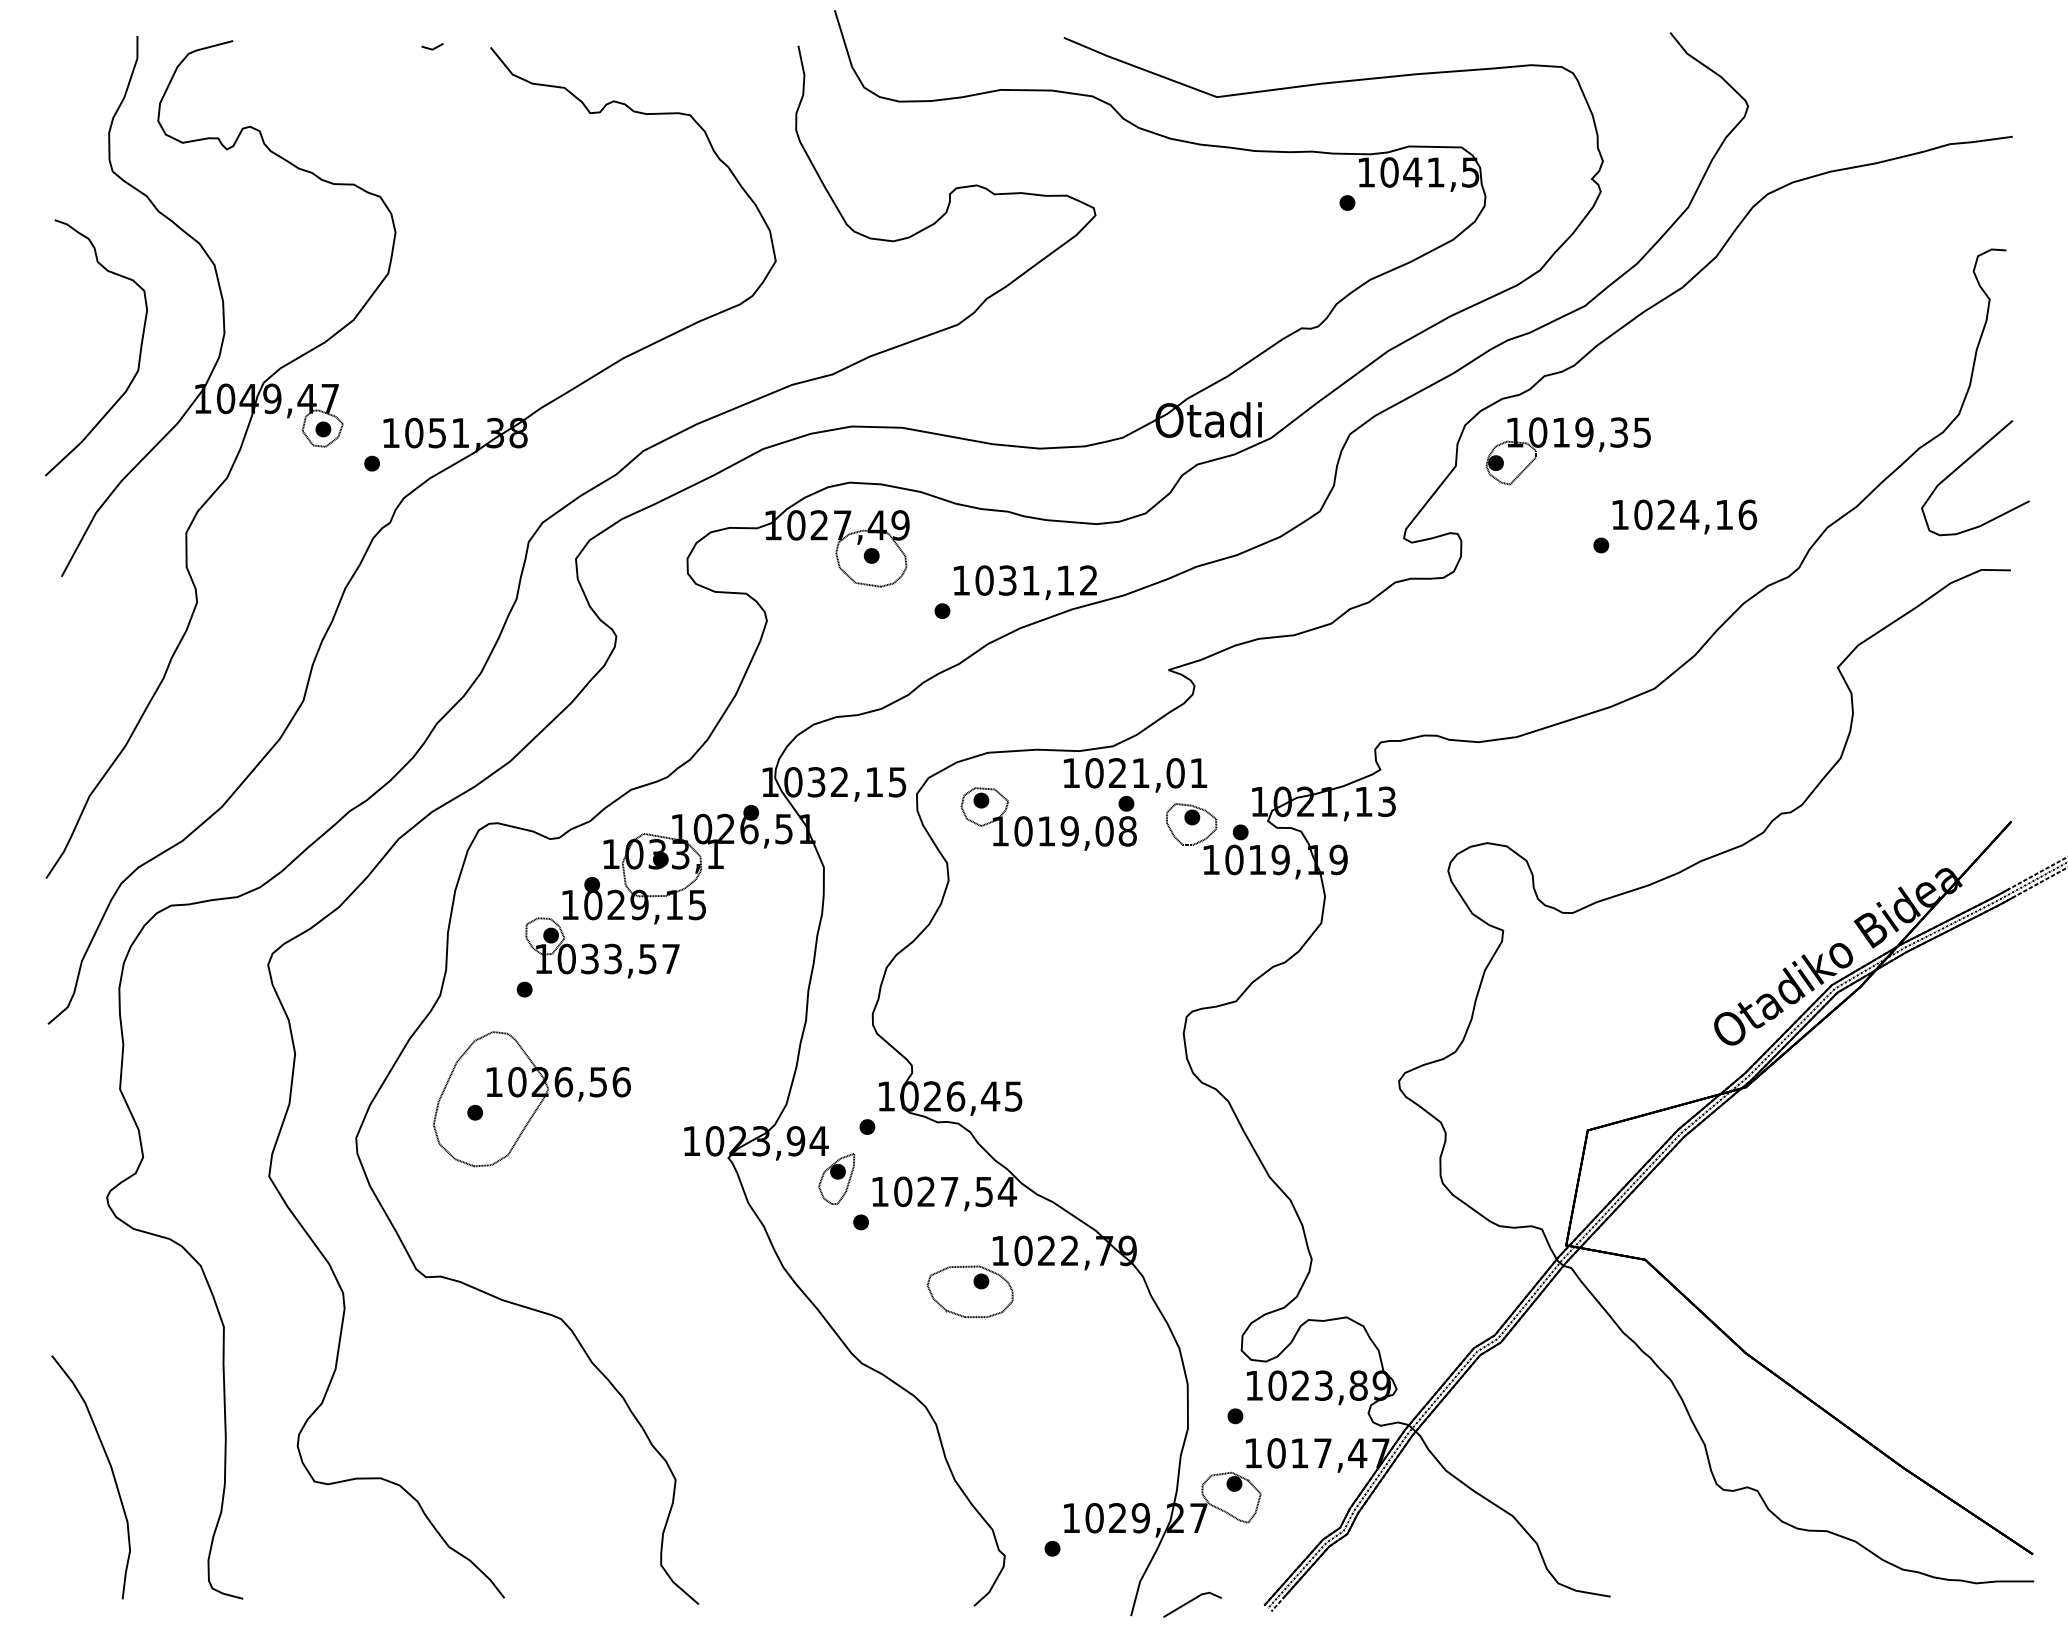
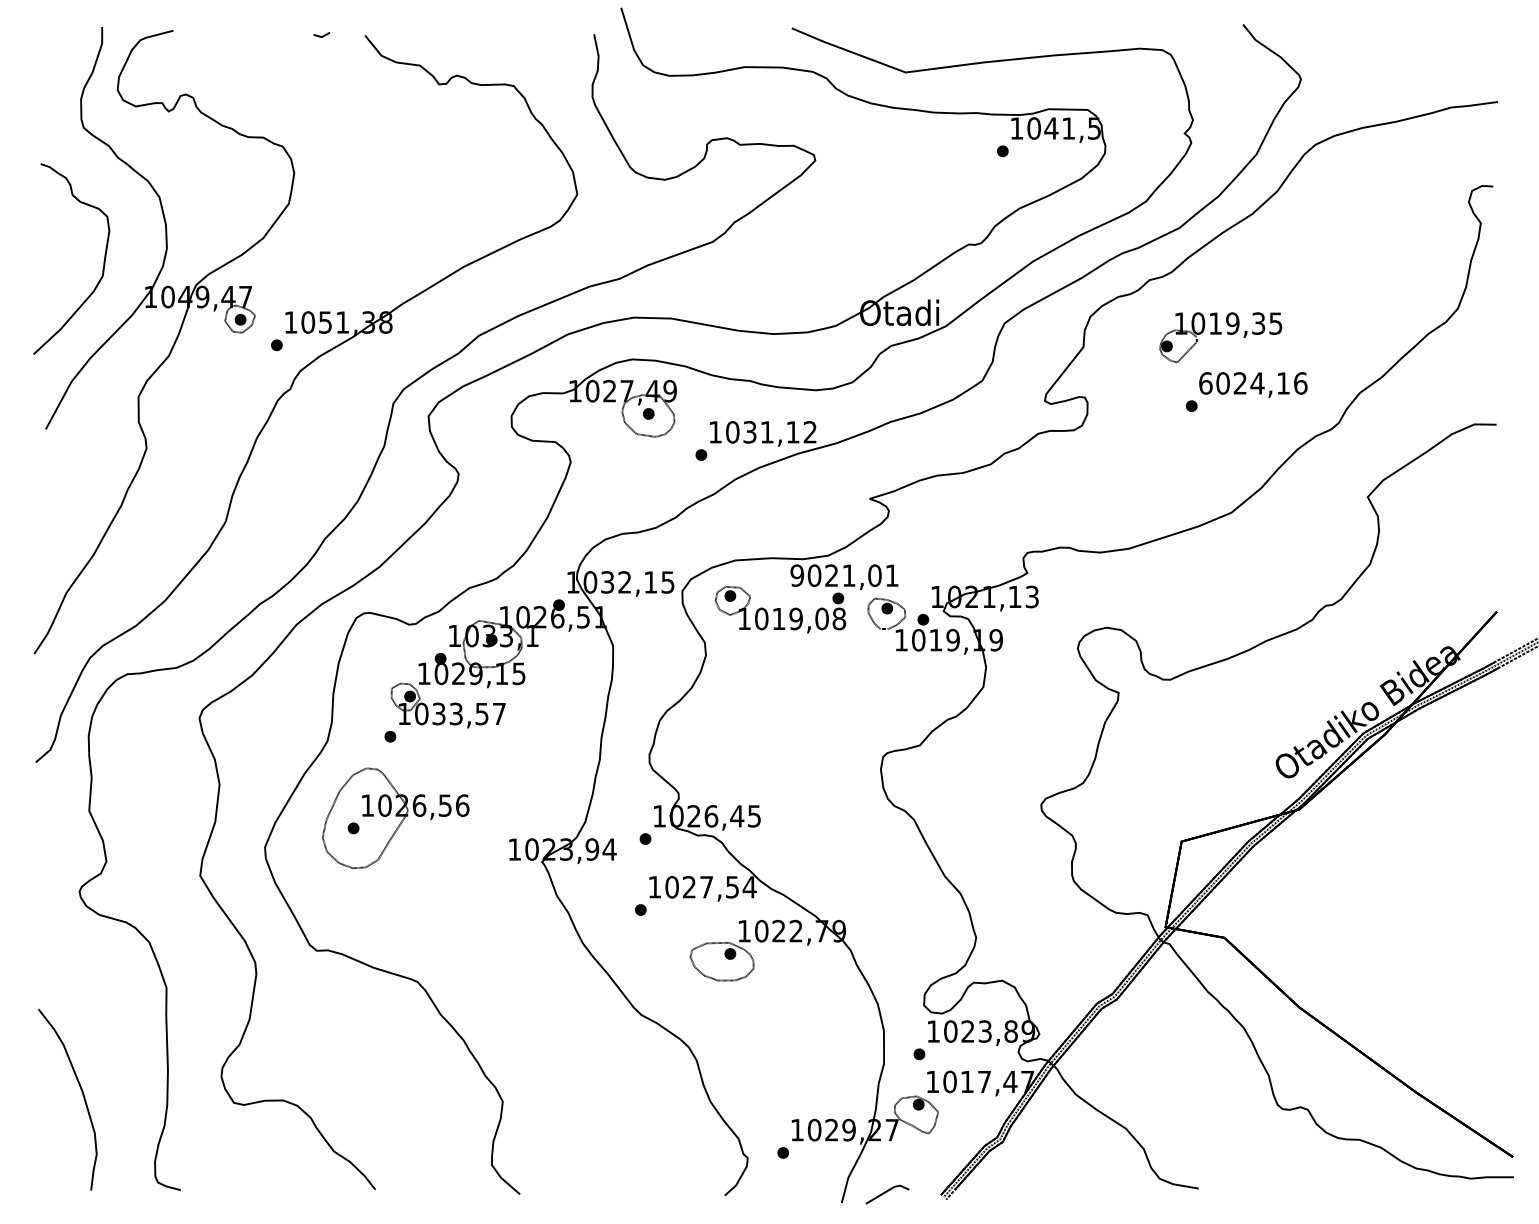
part: (1567, 451) -> (1220, 337), moved
curve: (1962, 465) -> (1460, 346), removed
text: (1620, 514) -> (1206, 383), 1024,16 -> 6024,16
text: (1071, 773) -> (797, 575), 1021,01 -> 9021,01
part: (836, 1178) -> (622, 877), removed

